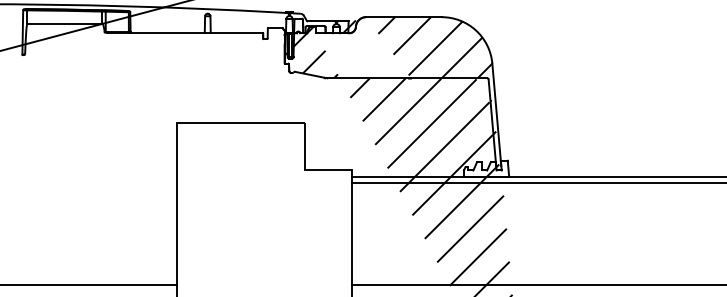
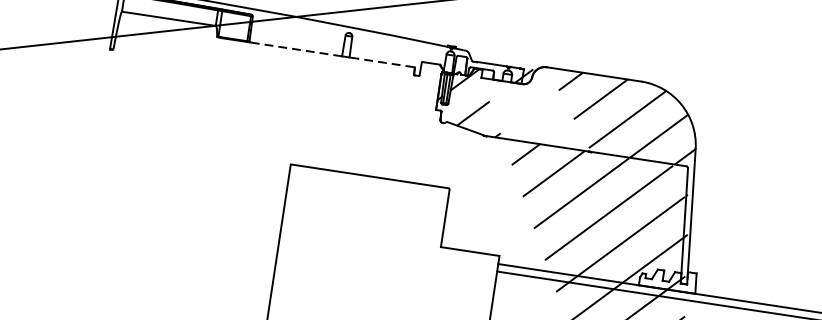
line: (168, 32) -> (296, 49), solid -> dashed
line: (236, 32) -> (381, 61), solid -> dashed

